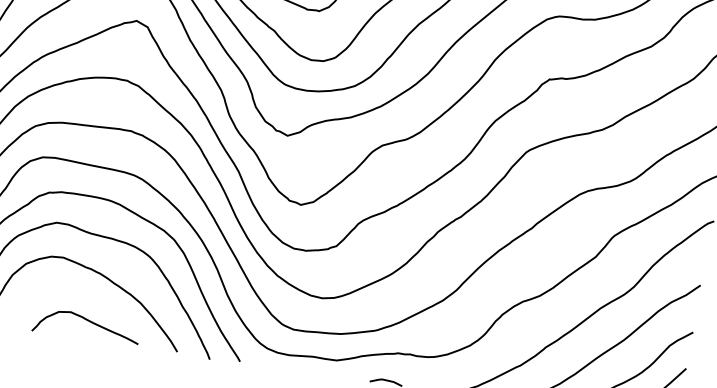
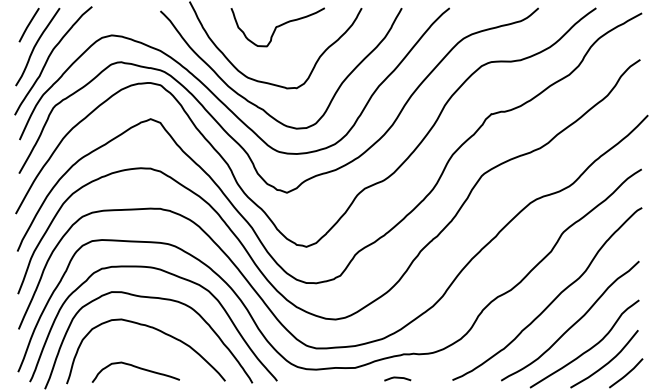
curve: (89, 322) -> (137, 368), moved

